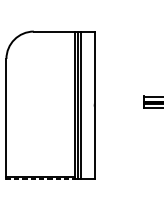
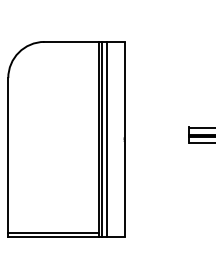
line: (42, 179) -> (55, 237), dashed -> solid

